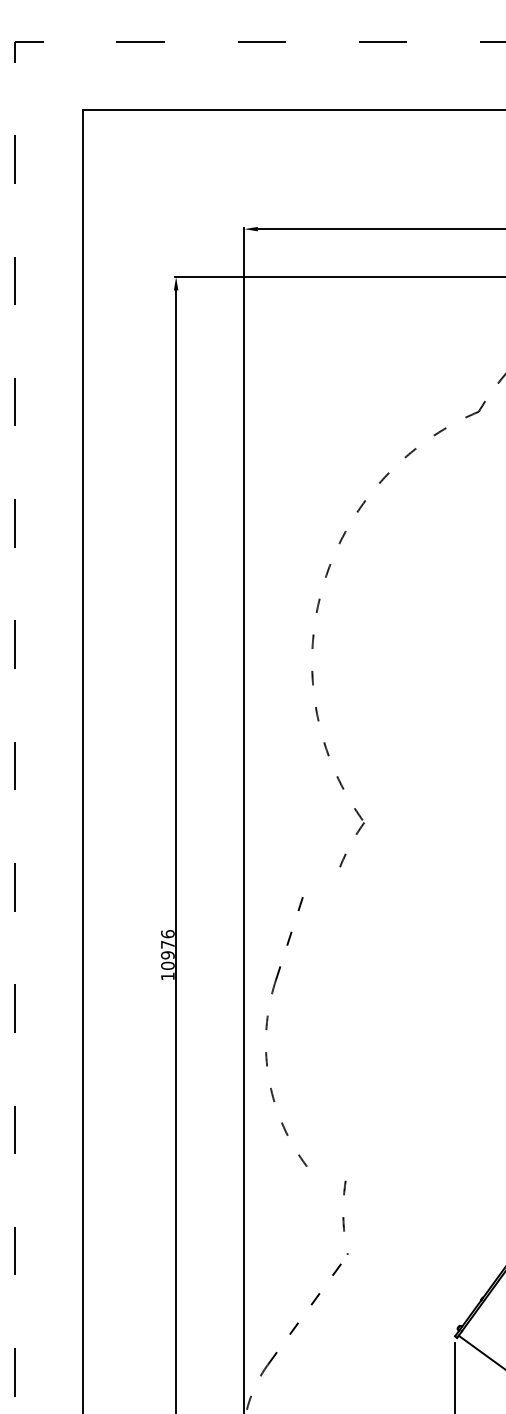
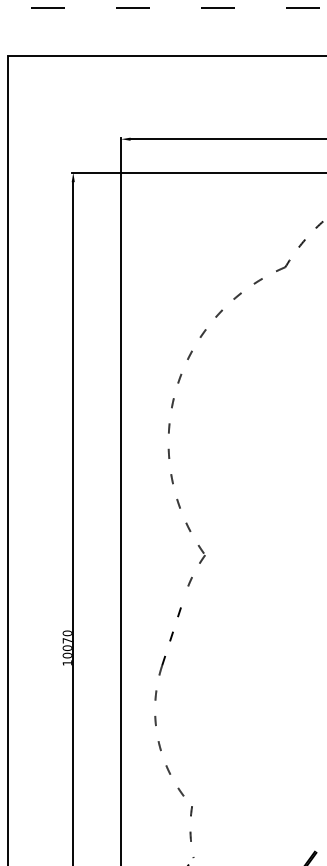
text: (167, 944) -> (67, 640), 10976 -> 10070
part: (267, 1029) -> (156, 700), moved

